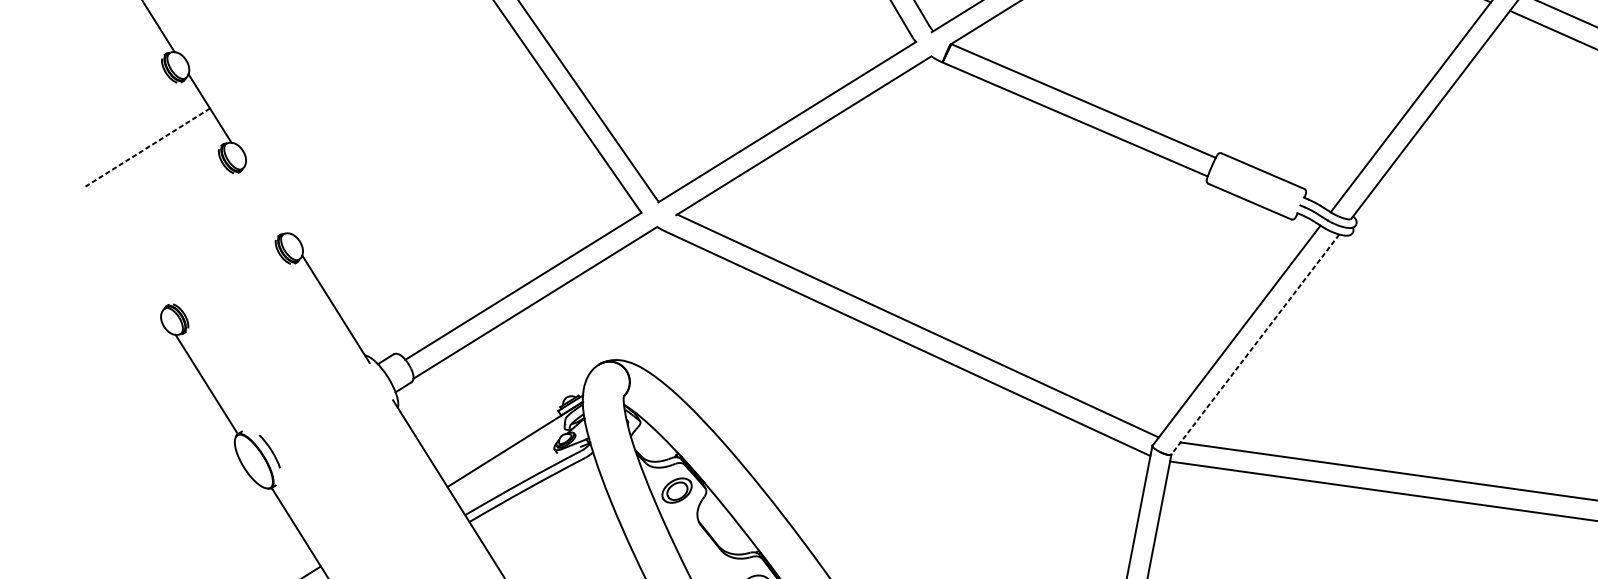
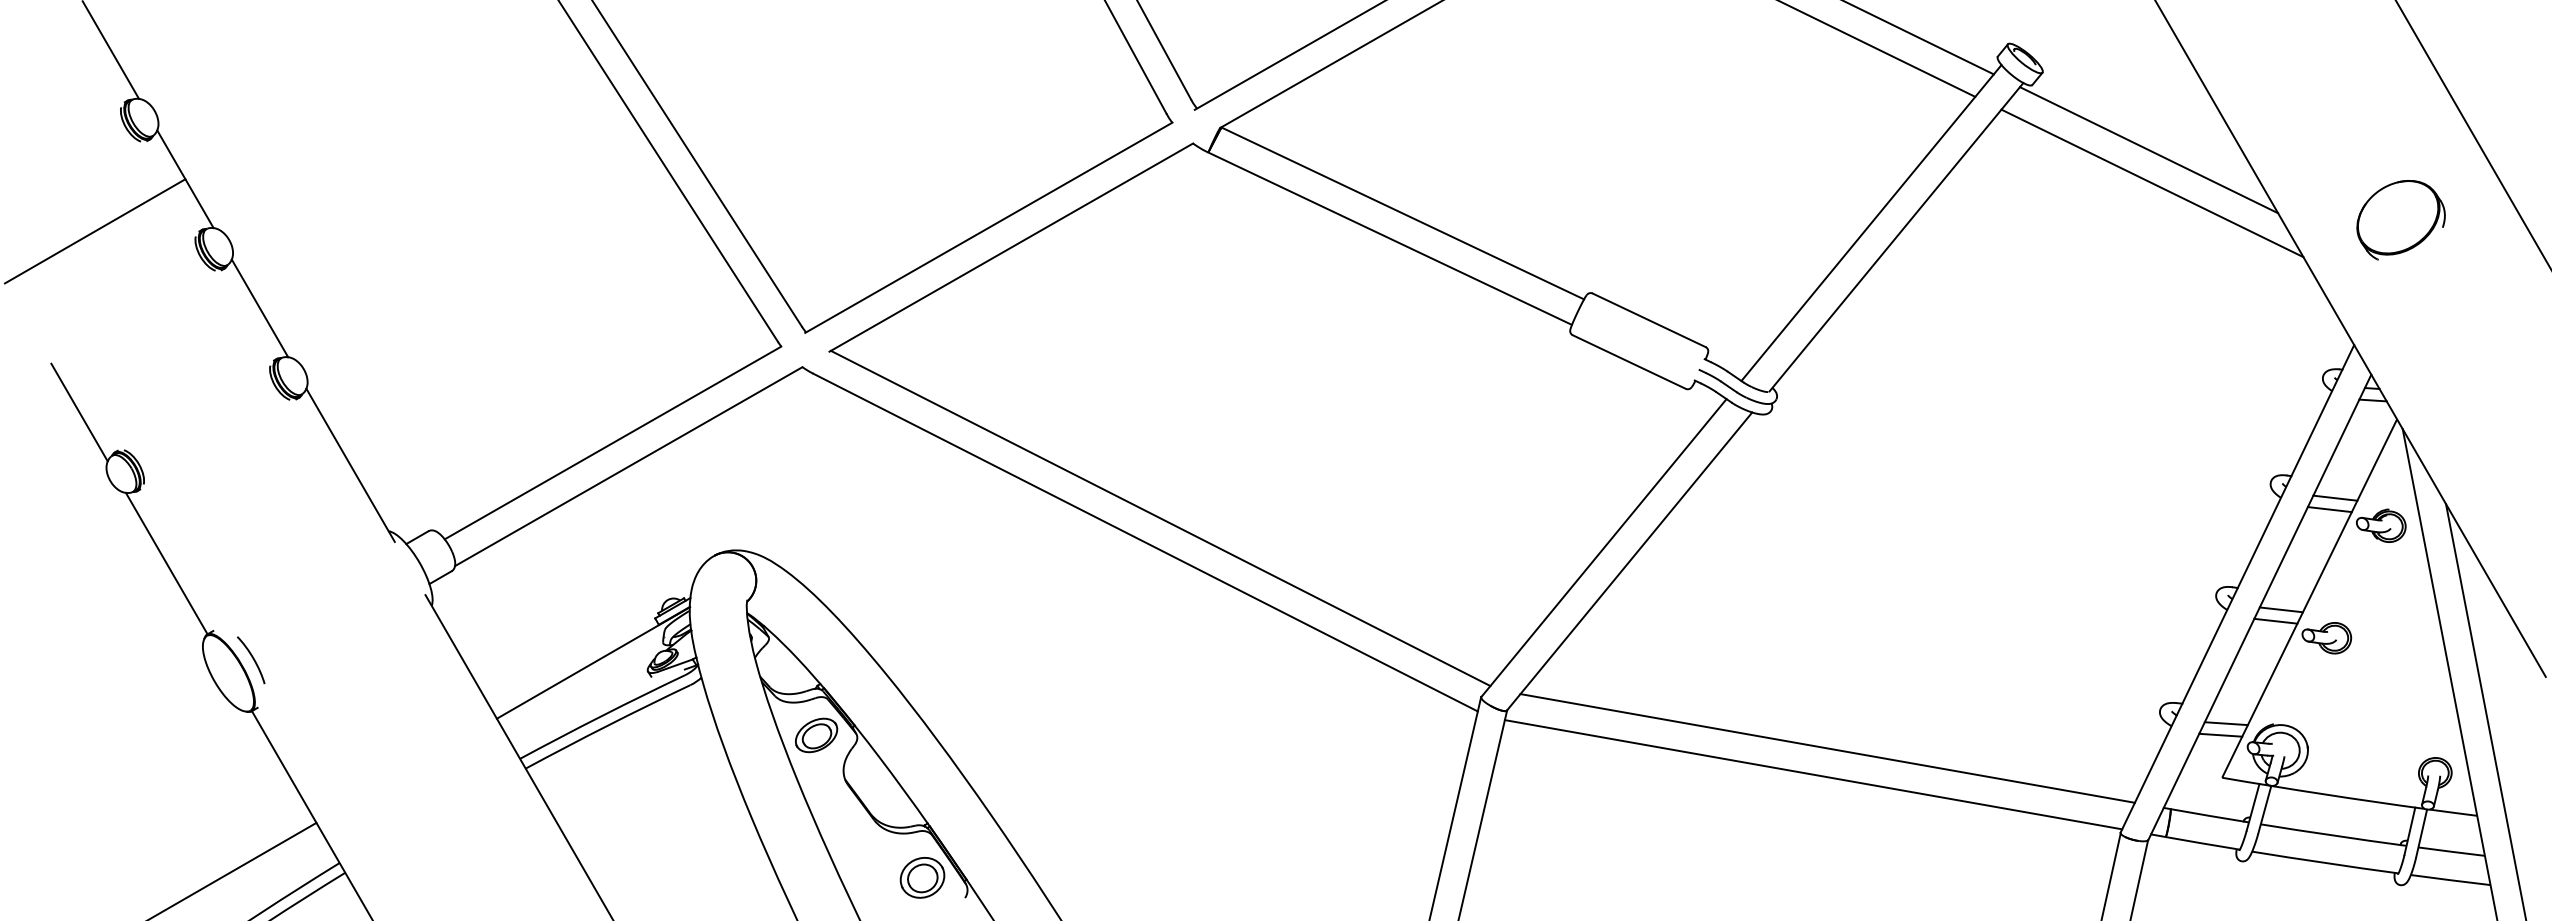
line: (146, 148) -> (94, 231), dashed -> solid
line: (266, 199) -> (259, 308), added
line: (140, 278) -> (79, 412), added
line: (1255, 344) -> (1629, 561), dashed -> solid

